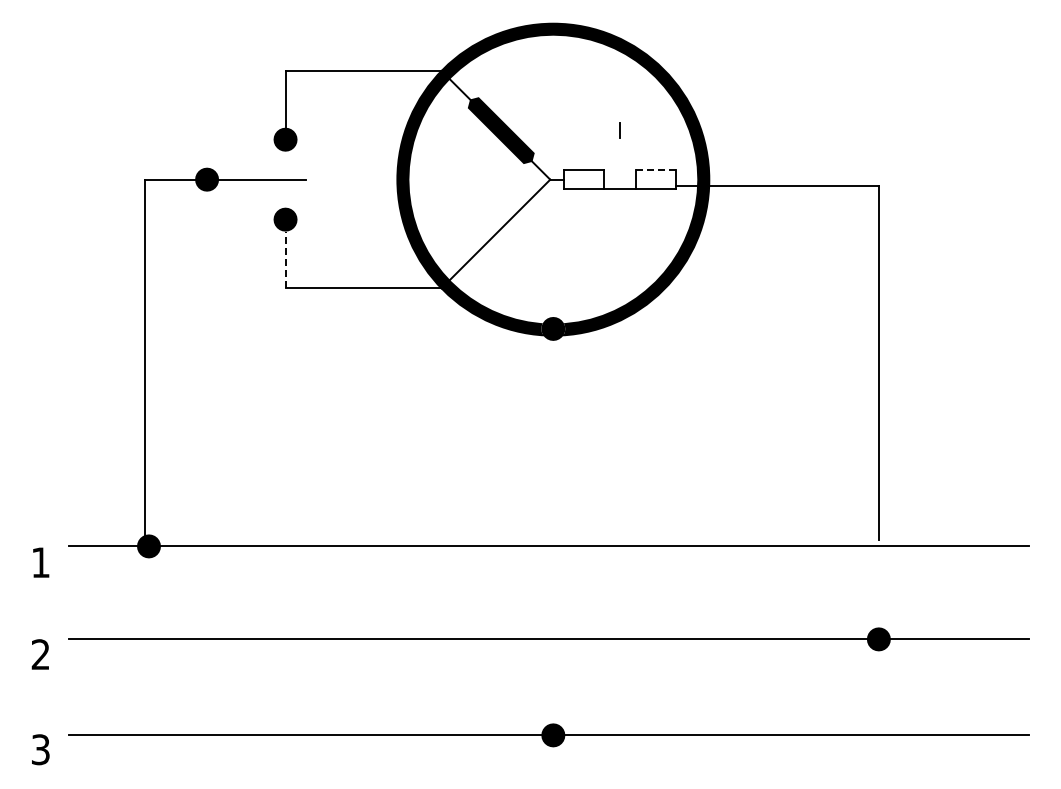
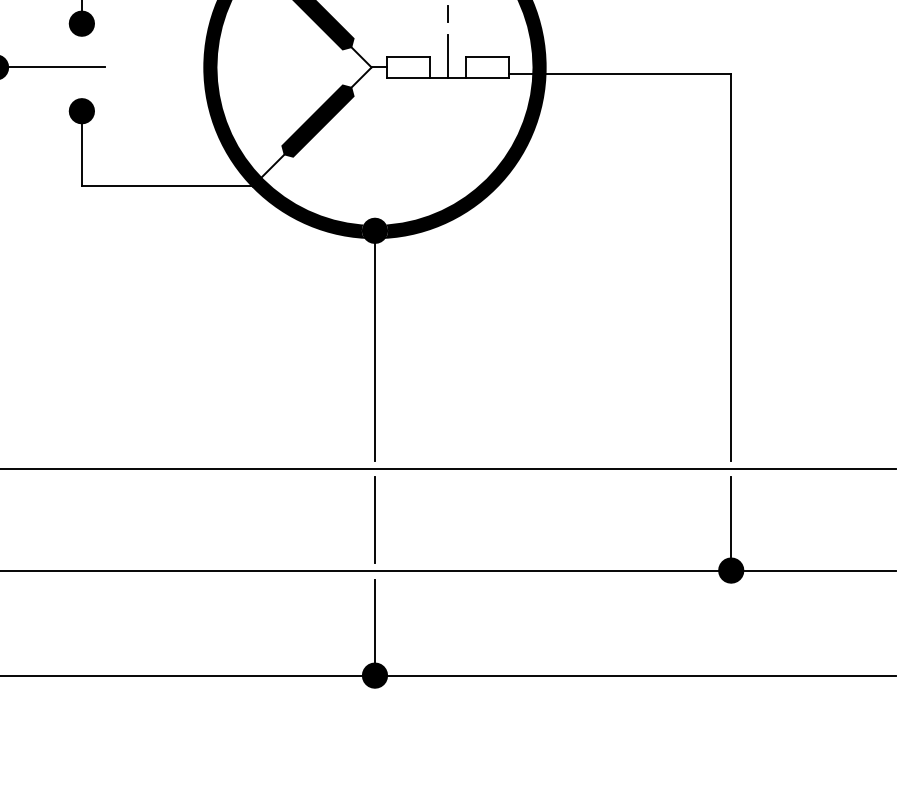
line: (620, 169) -> (448, 56), added
line: (655, 169) -> (486, 56), dashed -> solid
fill: (500, 228) -> (317, 120), added
line: (285, 259) -> (81, 154), dashed -> solid
line: (553, 437) -> (375, 349), added
line: (878, 590) -> (730, 517), added
line: (553, 593) -> (375, 520), added
line: (553, 685) -> (375, 621), added

